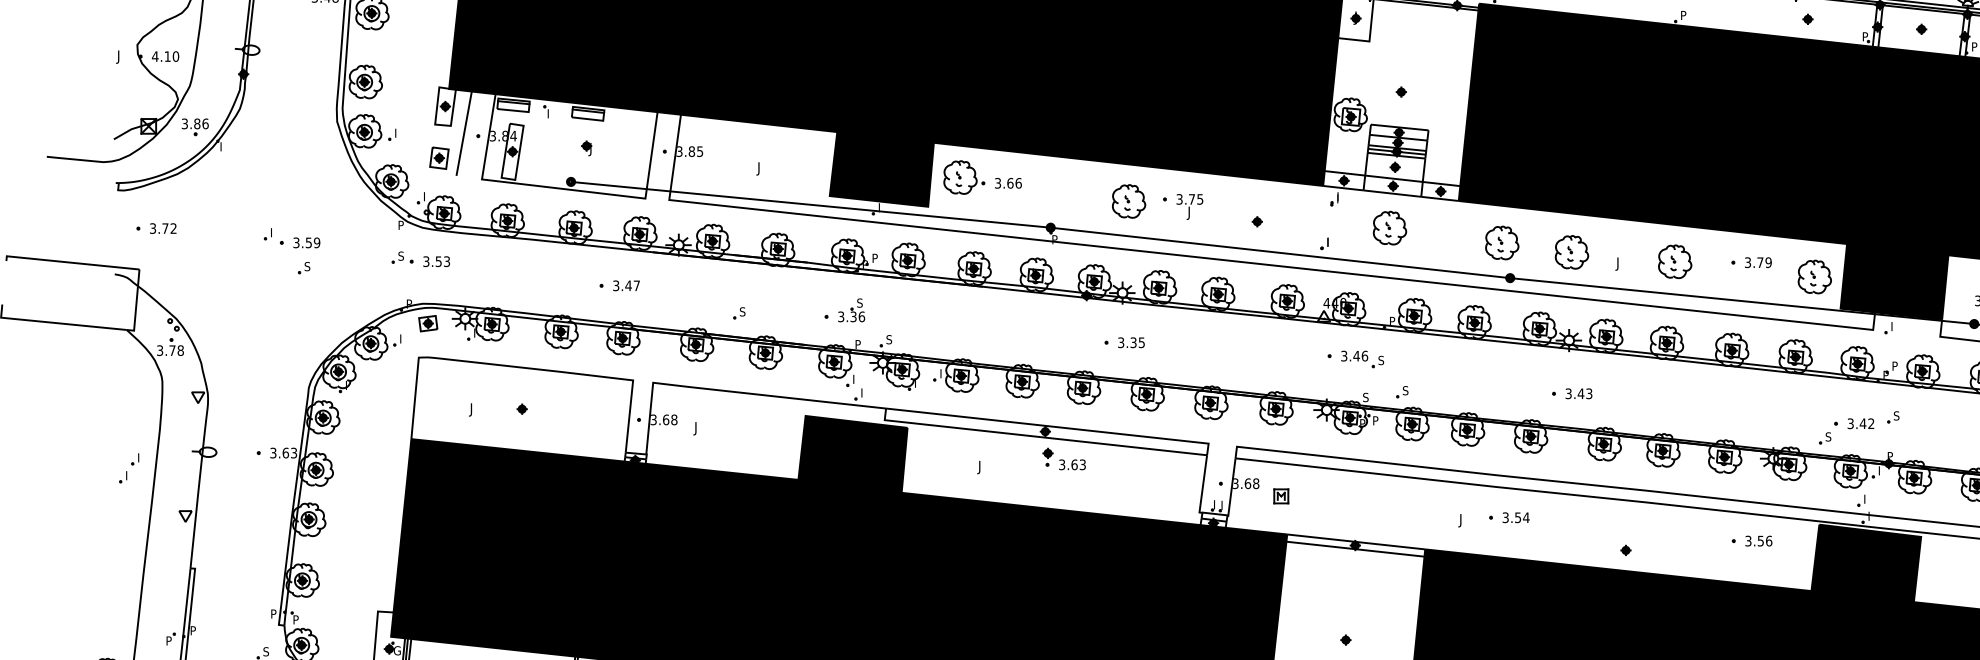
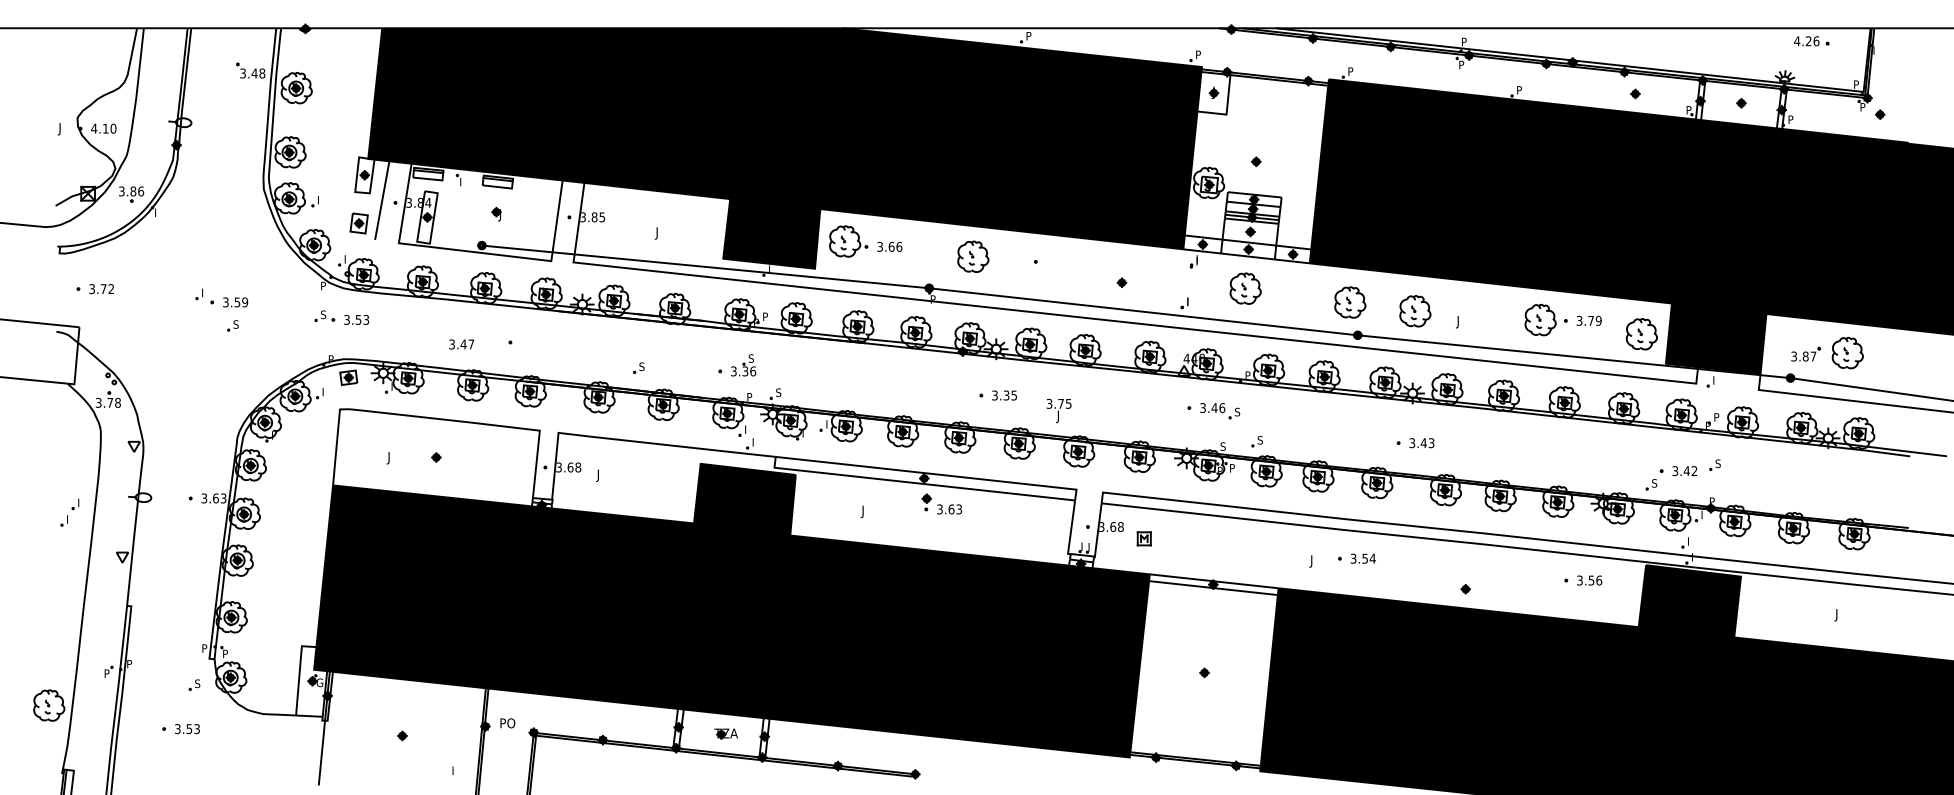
part: (1129, 201) -> (973, 256), moved
text: (1189, 206) -> (1058, 410), moved
part: (1675, 261) -> (1540, 319), moved
text: (626, 285) -> (461, 344), moved

